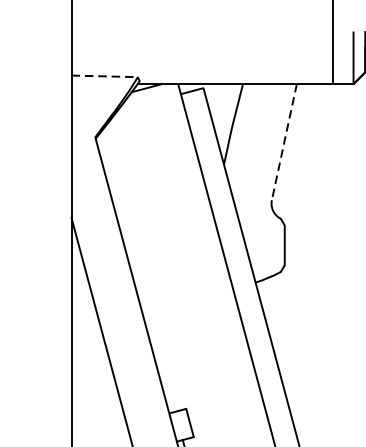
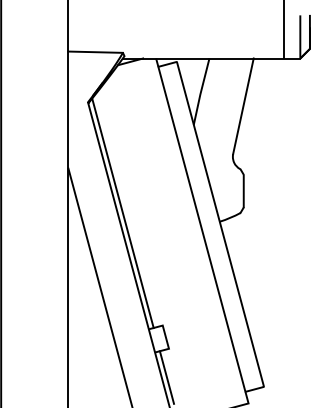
line: (105, 76) -> (96, 52), dashed -> solid
line: (284, 142) -> (243, 106), dashed -> solid
line: (137, 272) -> (122, 213), added

